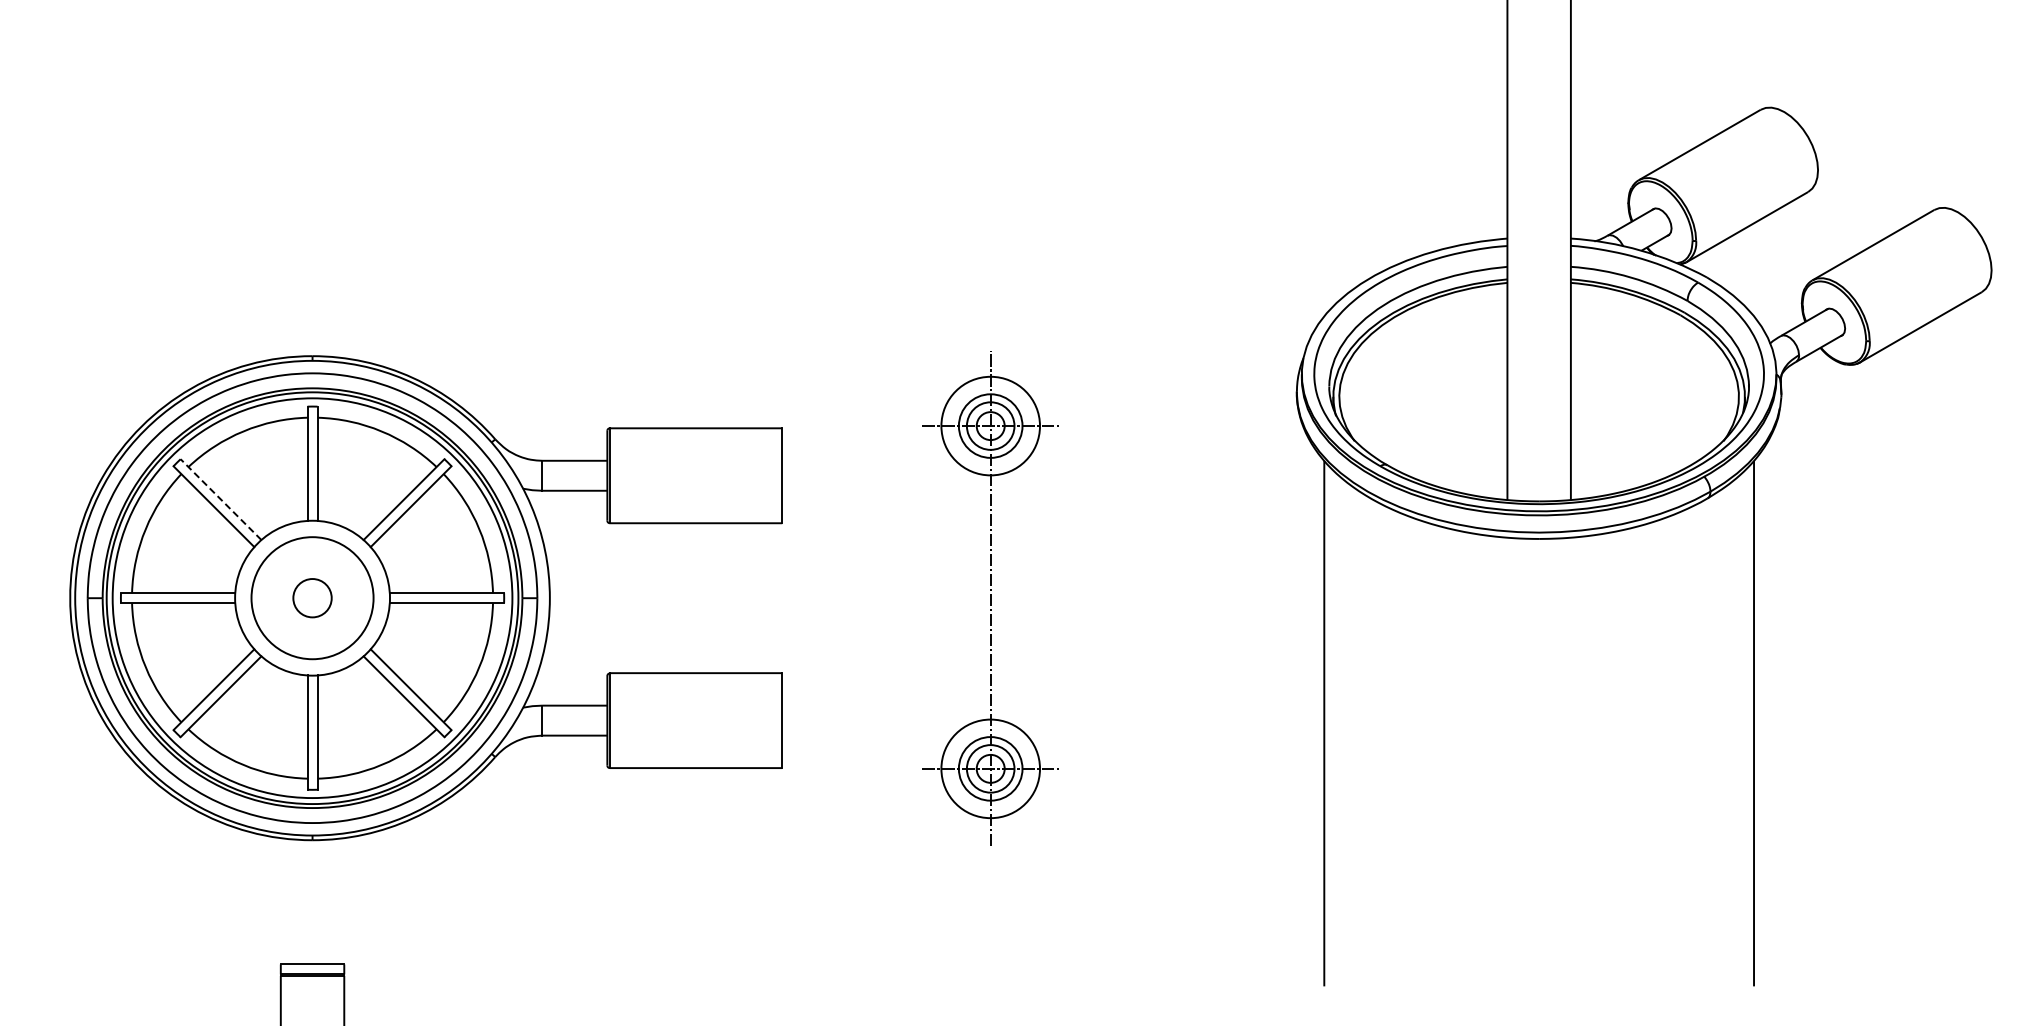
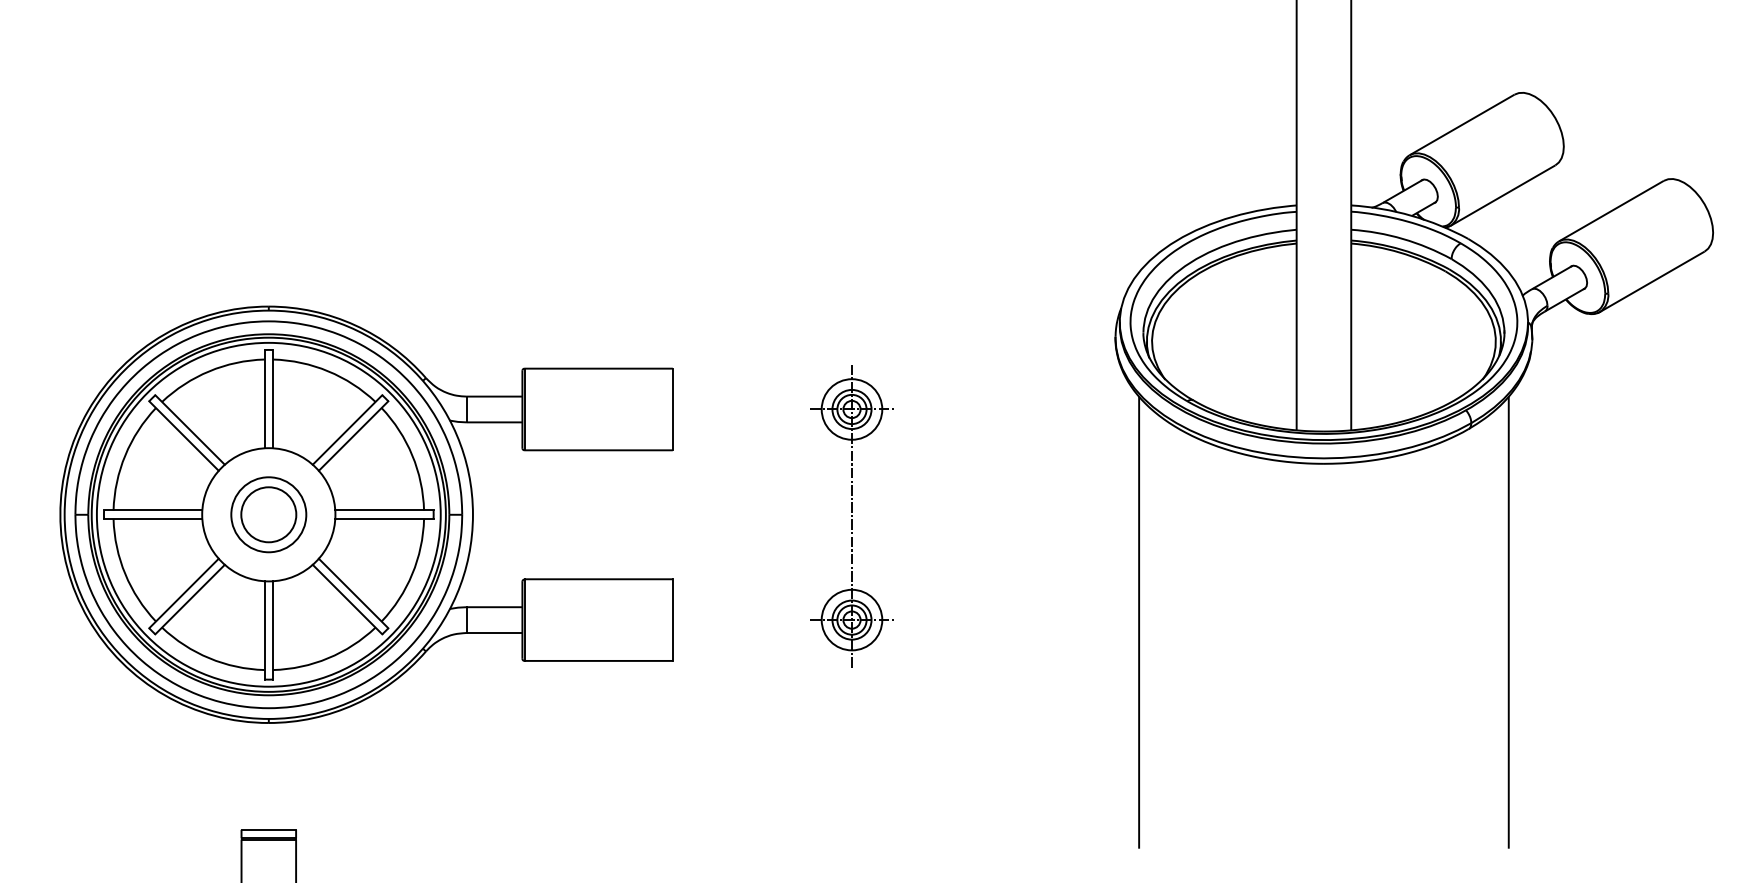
line: (220, 499) -> (189, 429), dashed -> solid
circle: (312, 597) -> (268, 514), size x0.71
circle: (312, 598) -> (268, 515), size x1.67
part: (989, 599) -> (851, 515), size x0.71

